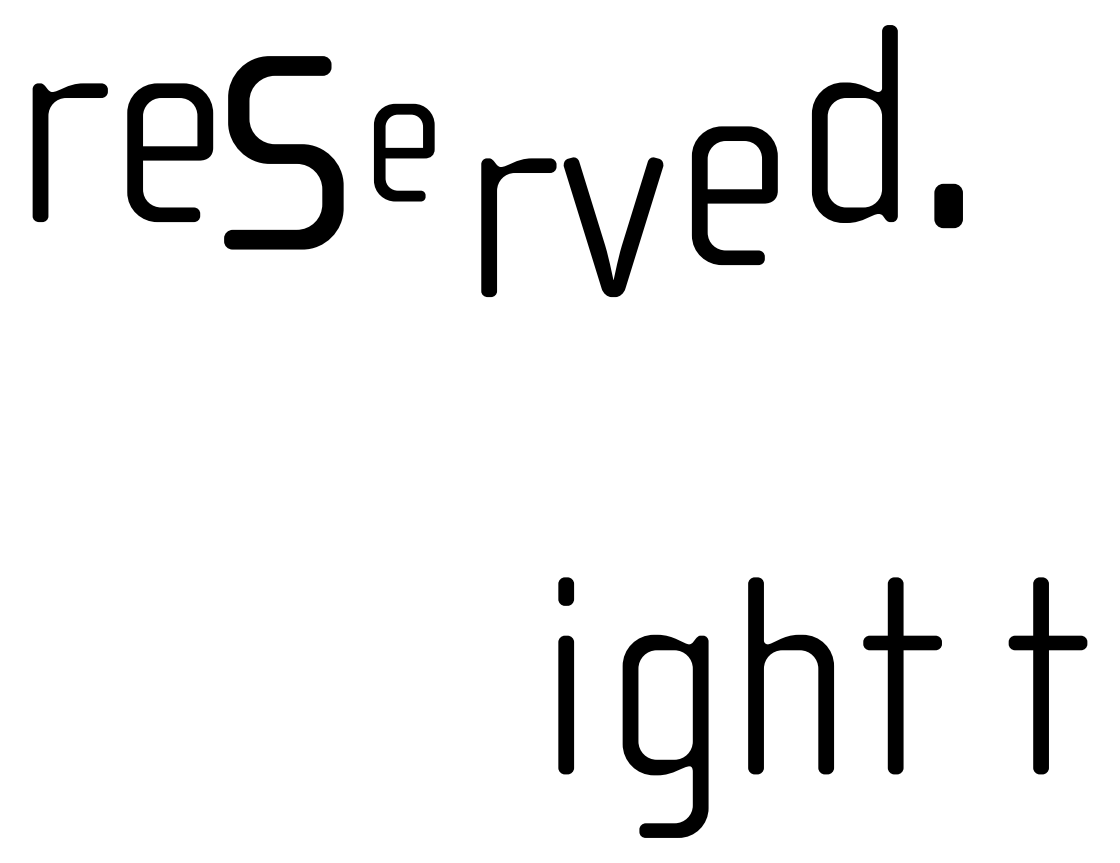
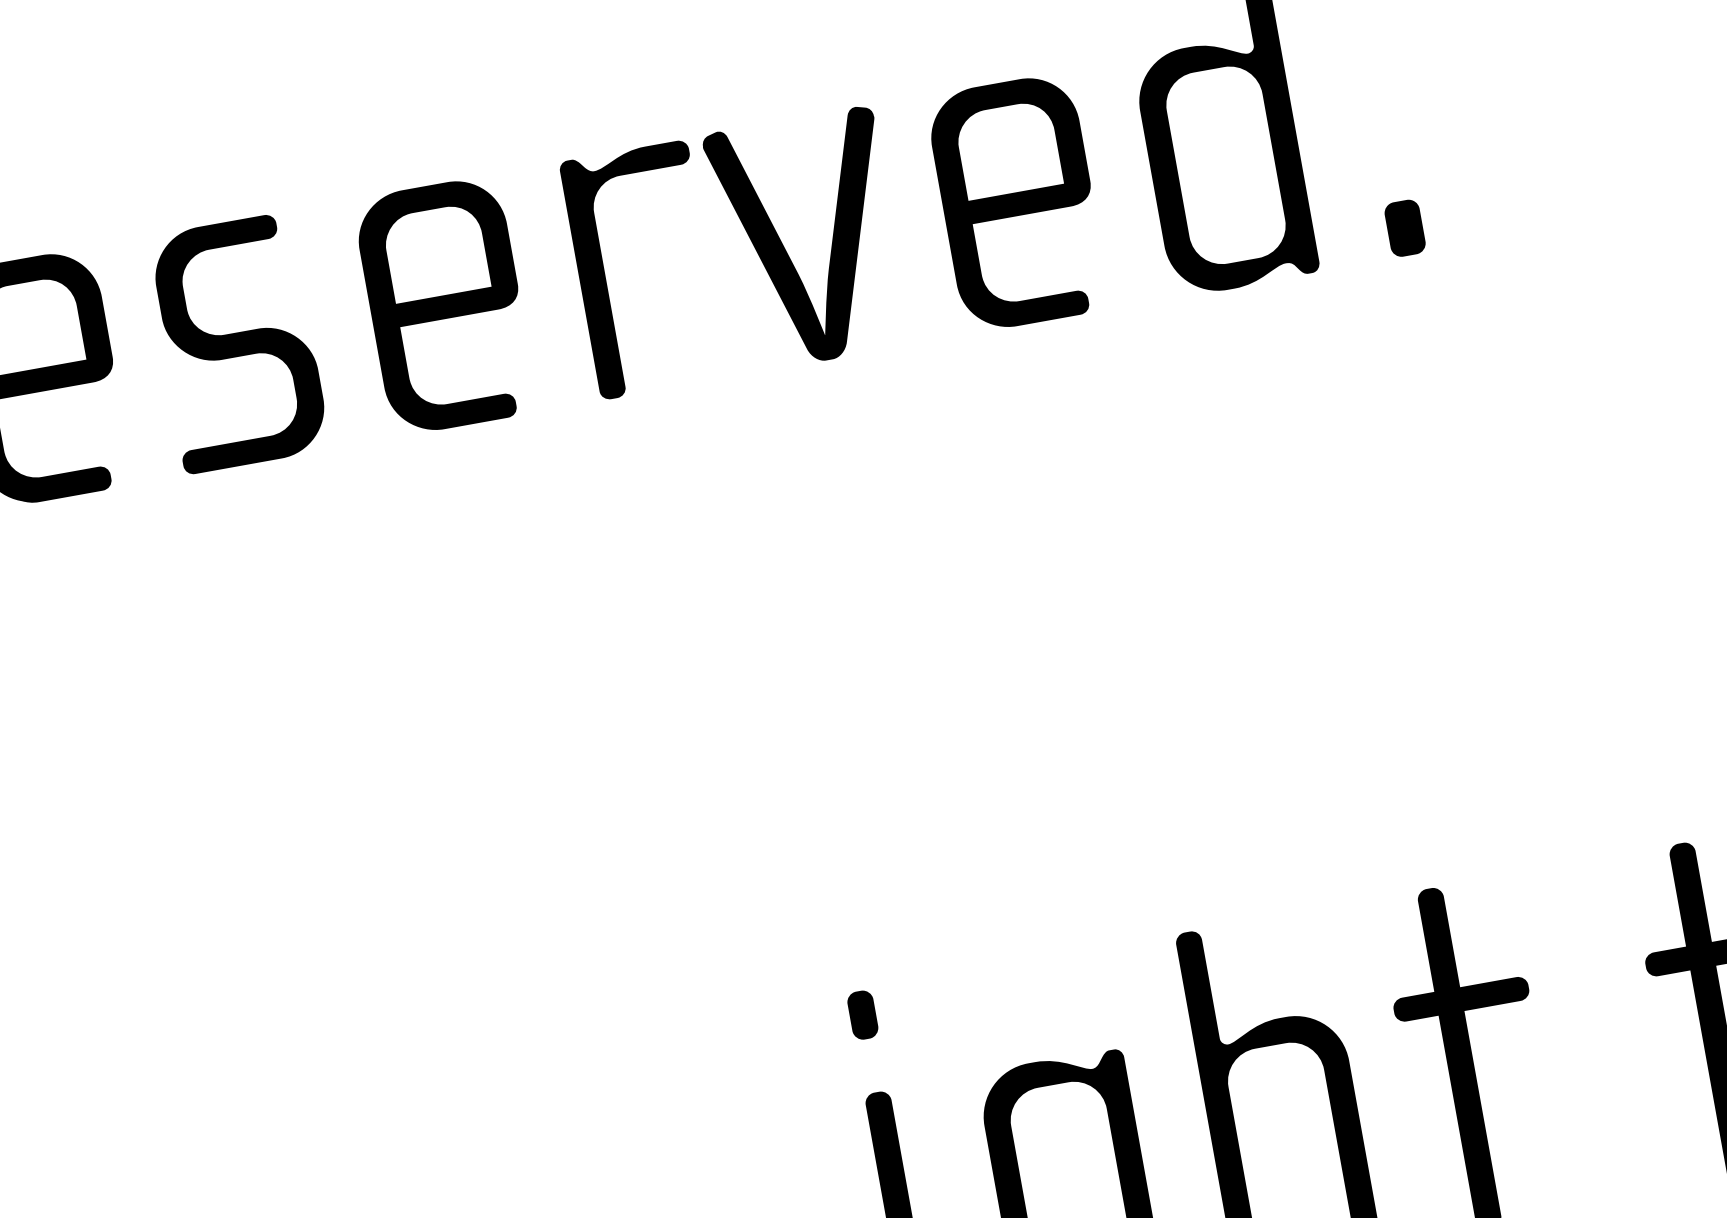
part: (283, 152) -> (236, 342), size x0.71
part: (404, 152) -> (446, 305), size x1.43
part: (734, 195) -> (1017, 202), moved
part: (948, 205) -> (1404, 227), size x0.71
part: (581, 224) -> (751, 244), moved

